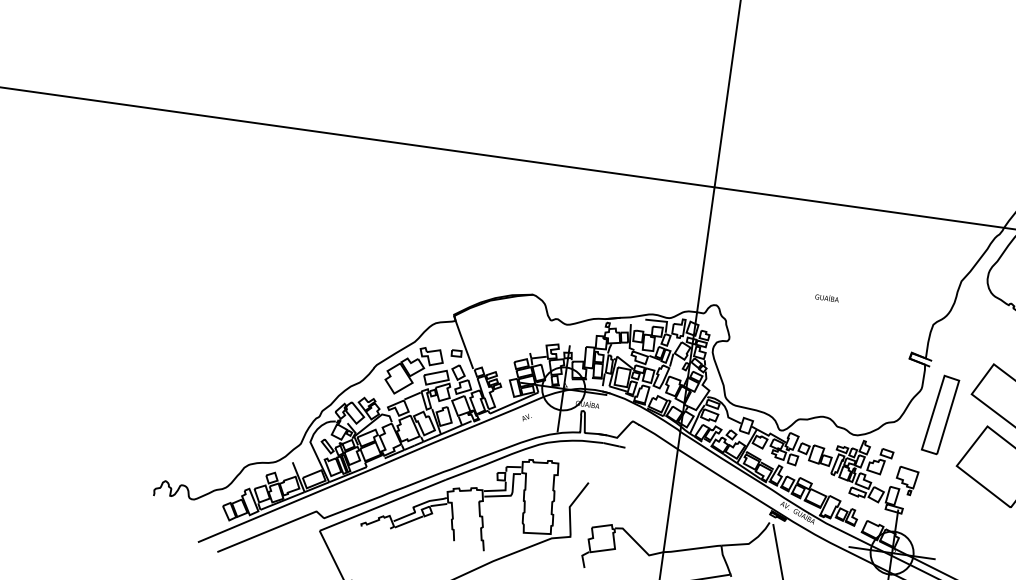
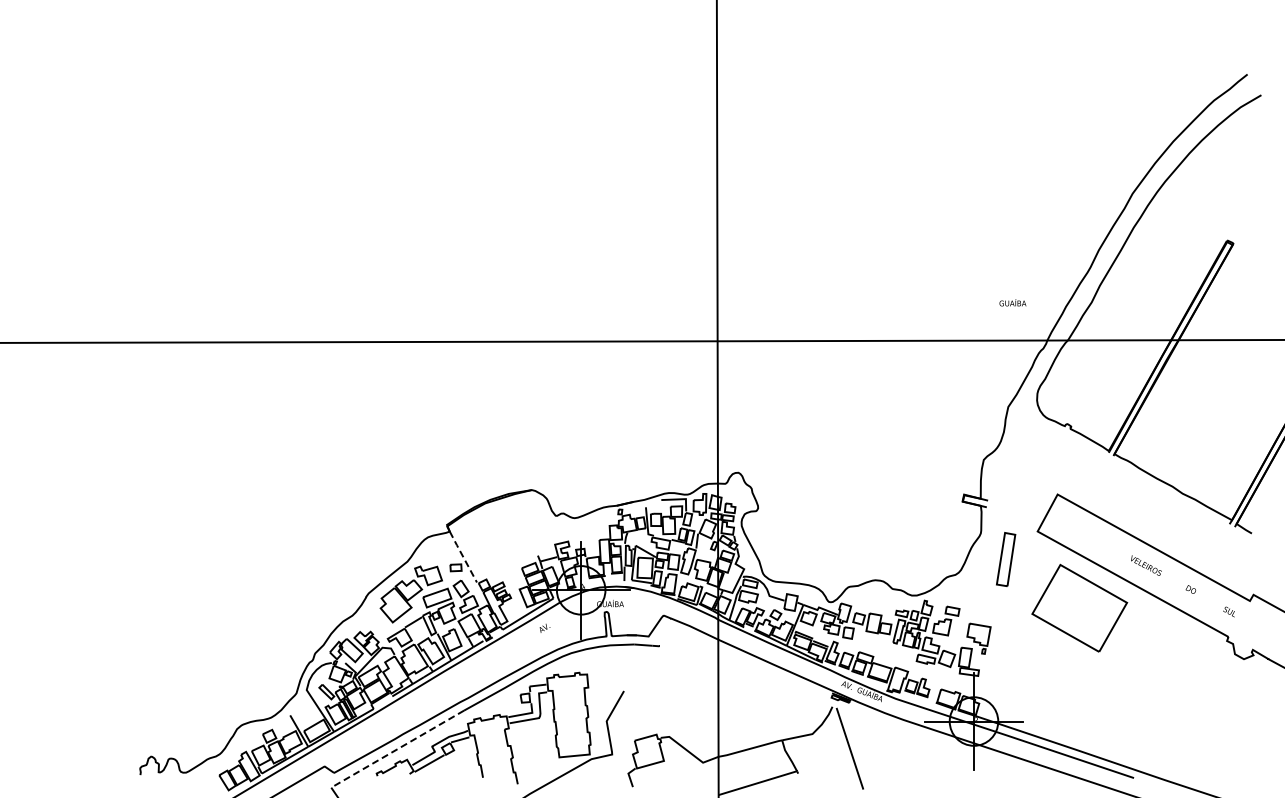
text: (826, 297) -> (1012, 302), moved
line: (464, 344) -> (463, 556), solid -> dashed
part: (939, 414) -> (1005, 559), size x0.6
line: (382, 505) -> (397, 749), solid -> dashed

